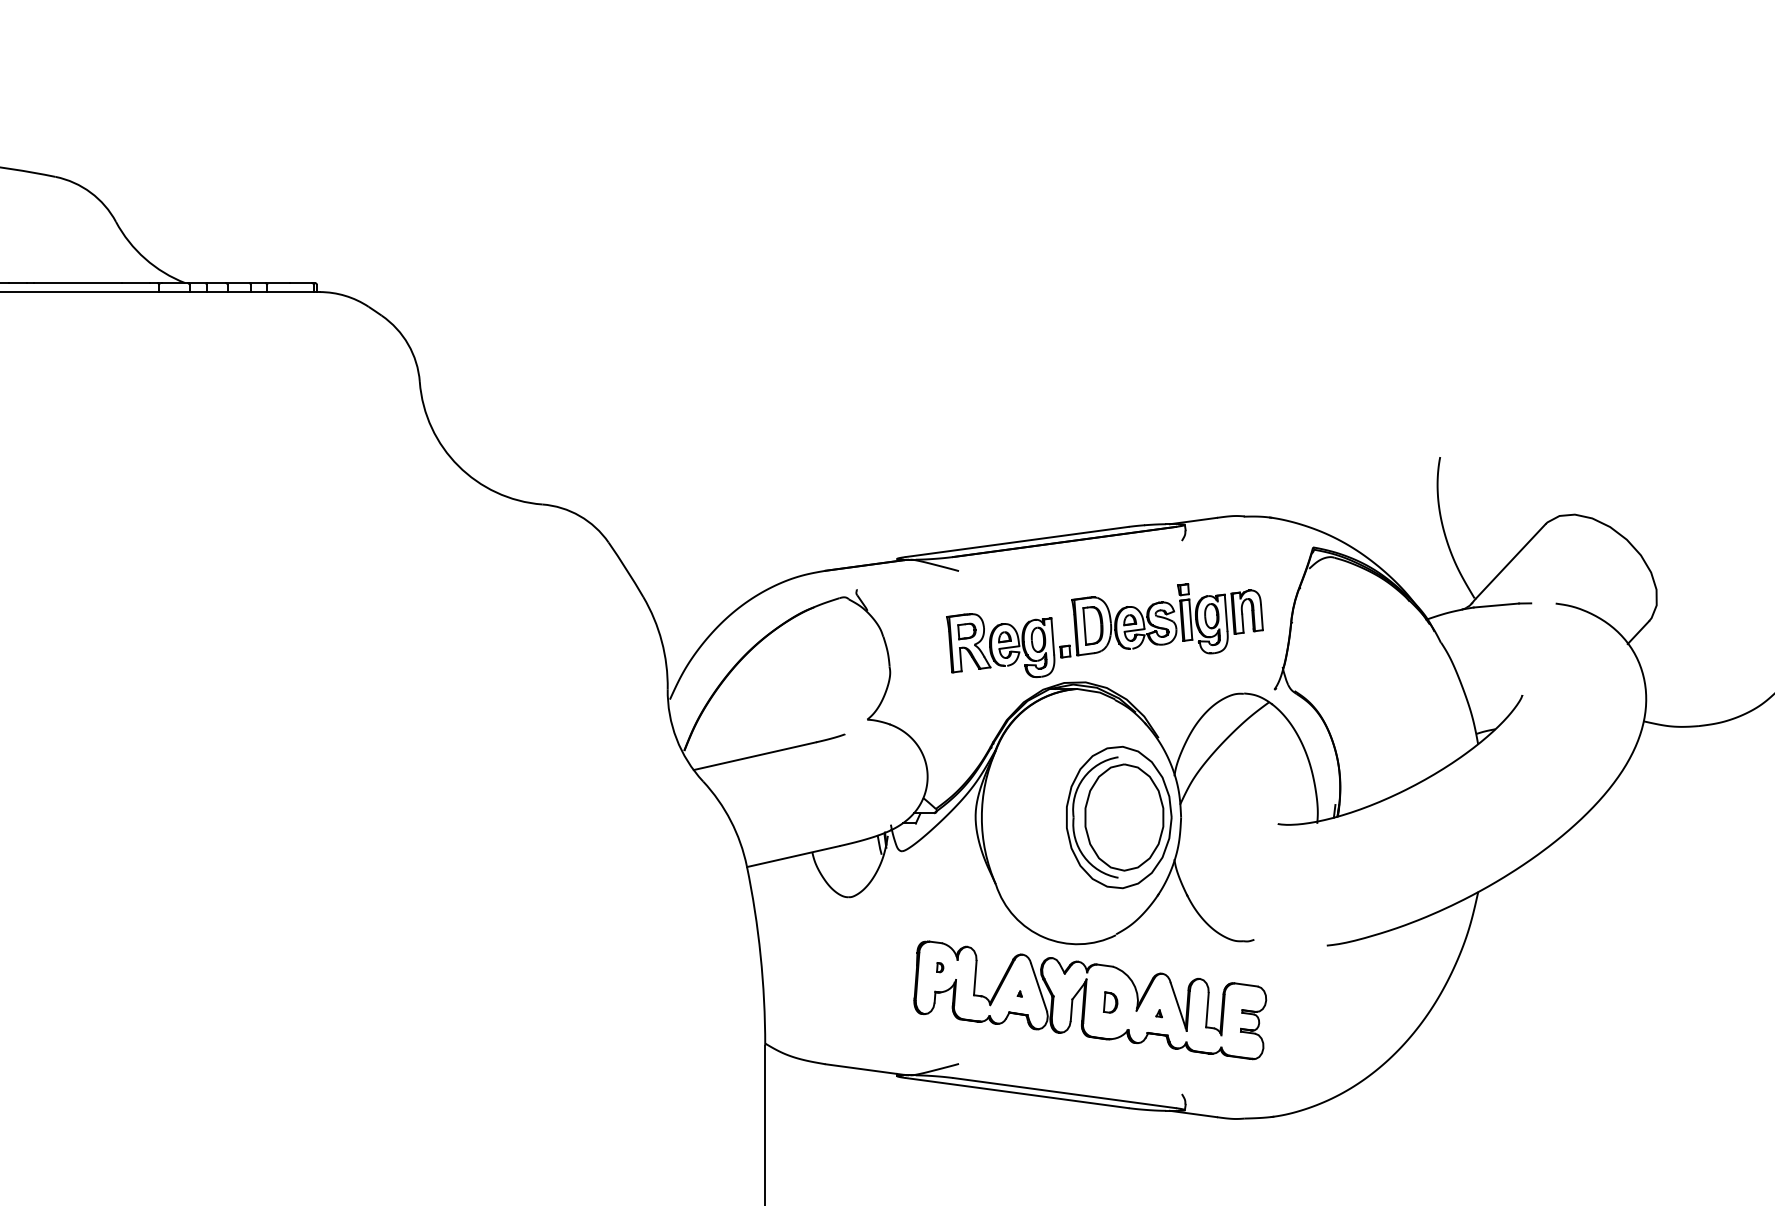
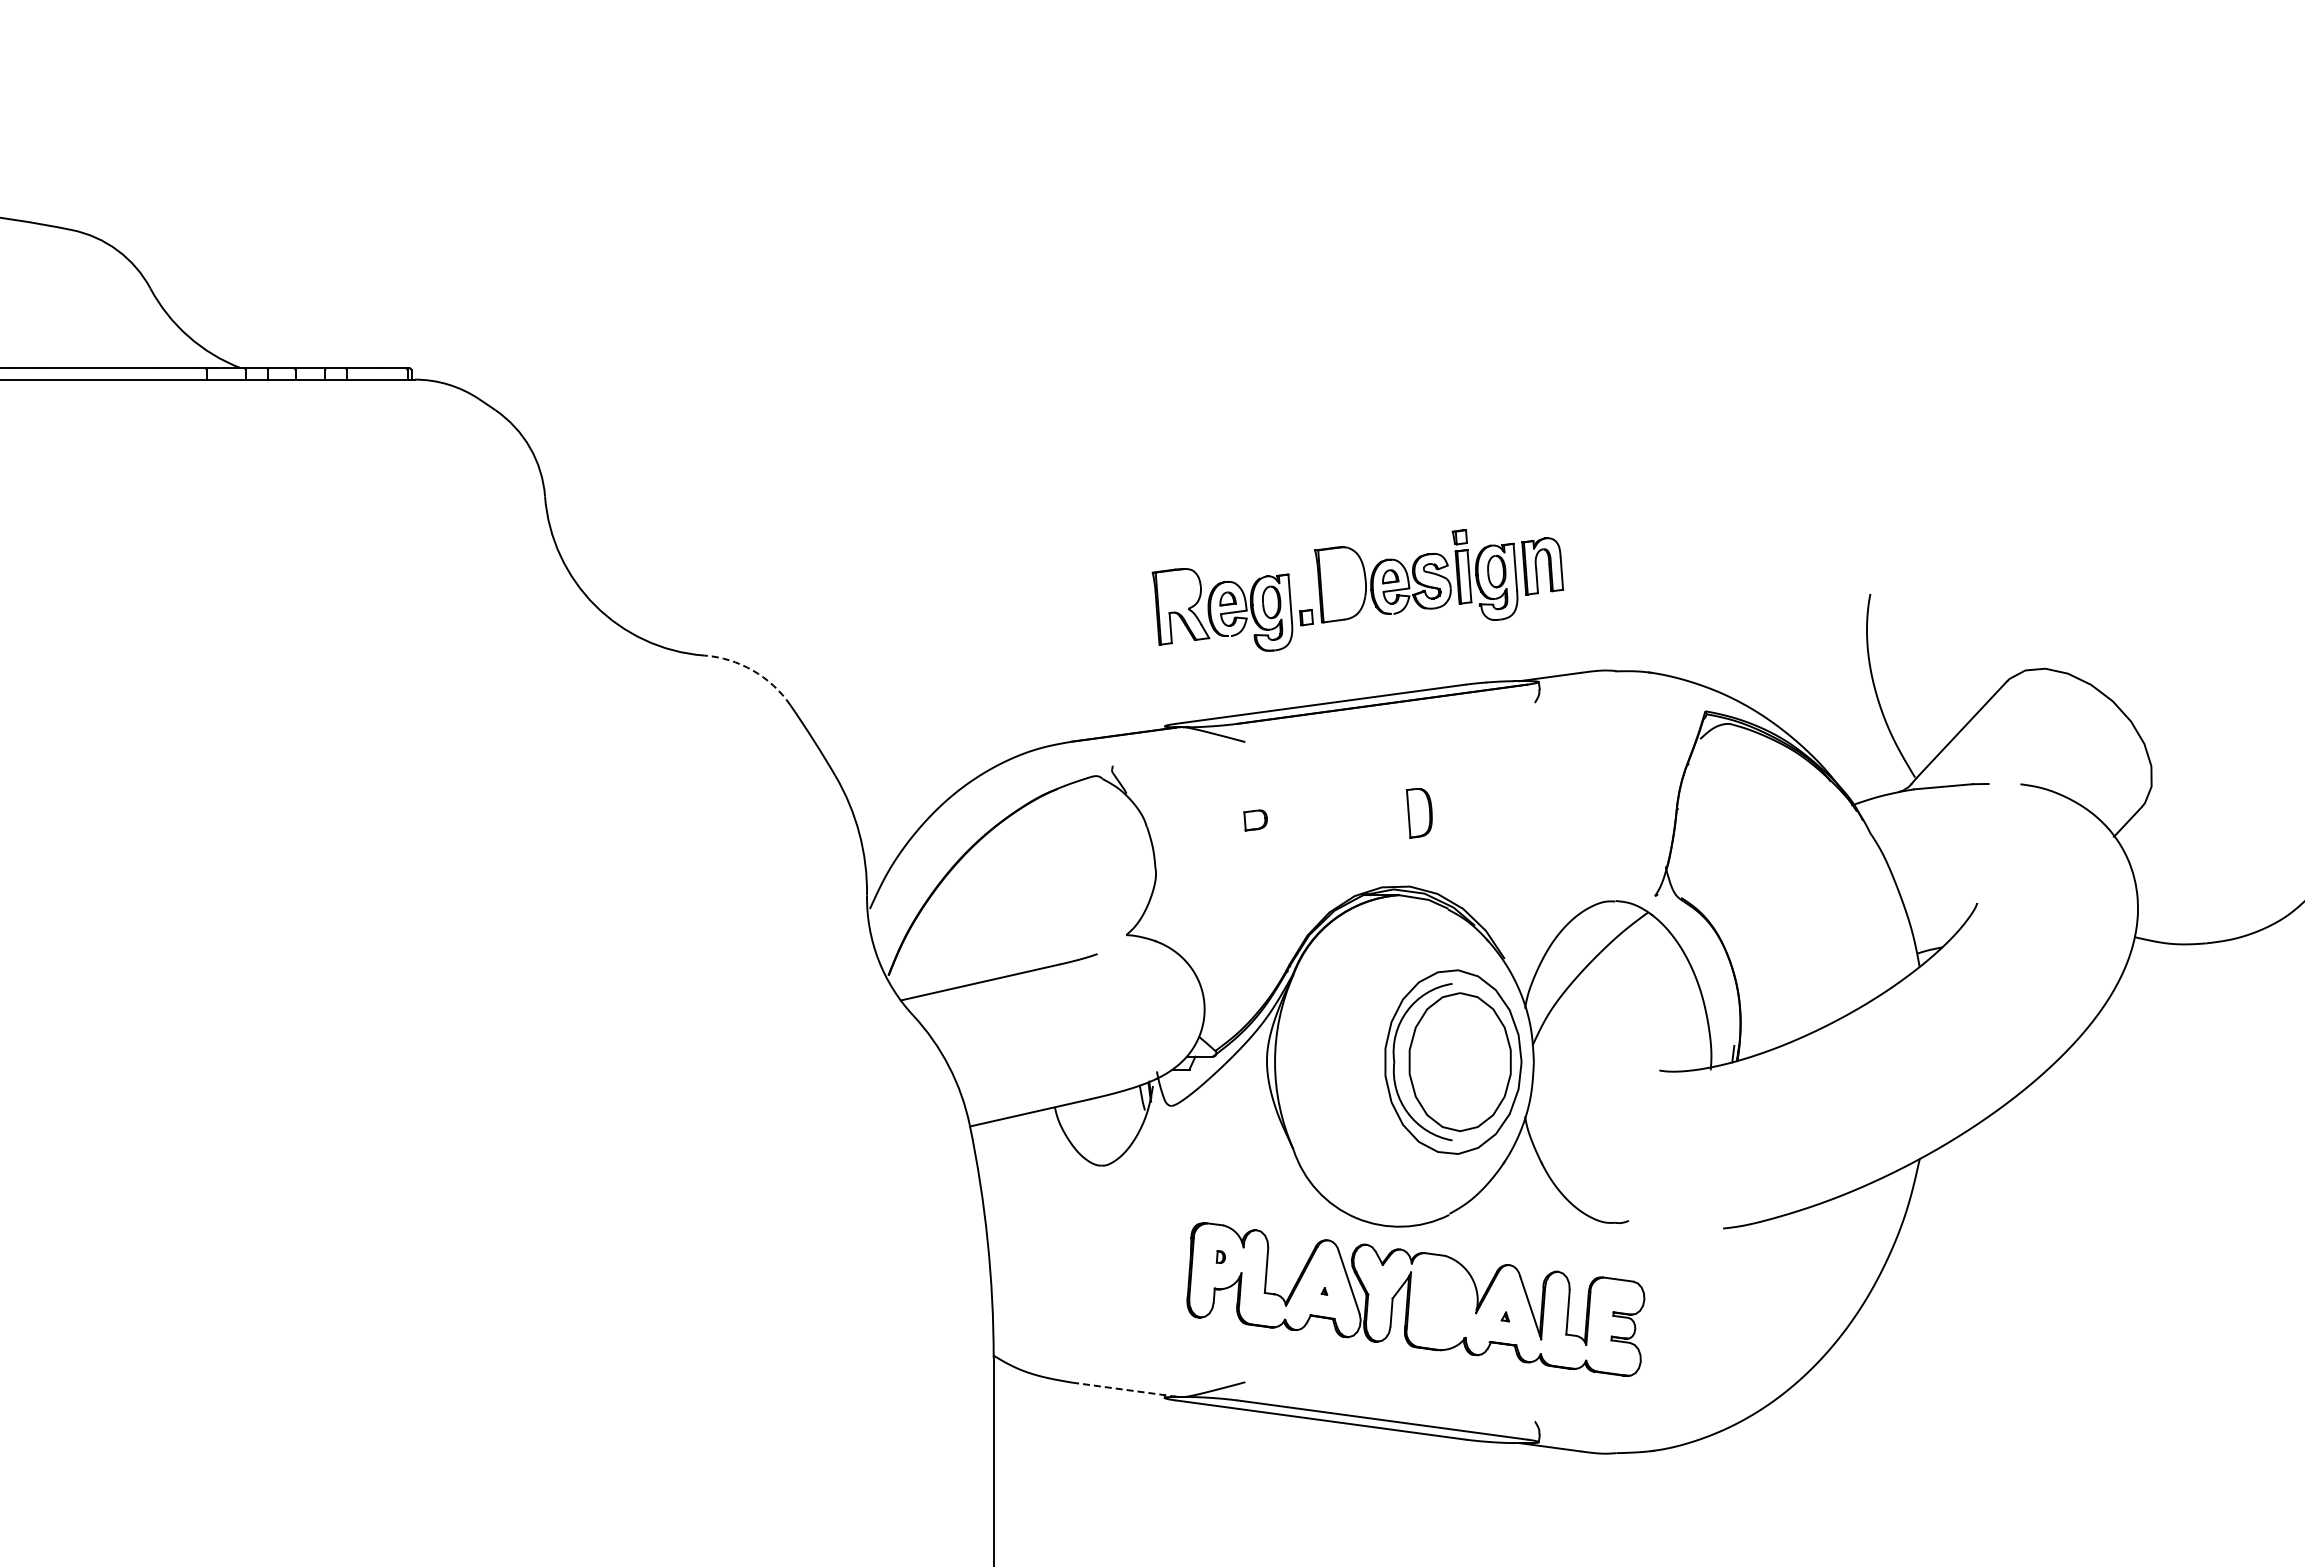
arc: (579, 516) -> (752, 670), solid -> dashed
part: (1104, 630) -> (1357, 590), moved
part: (1110, 1002) -> (1441, 1302), removed
line: (865, 1069) -> (1124, 1389), solid -> dashed

